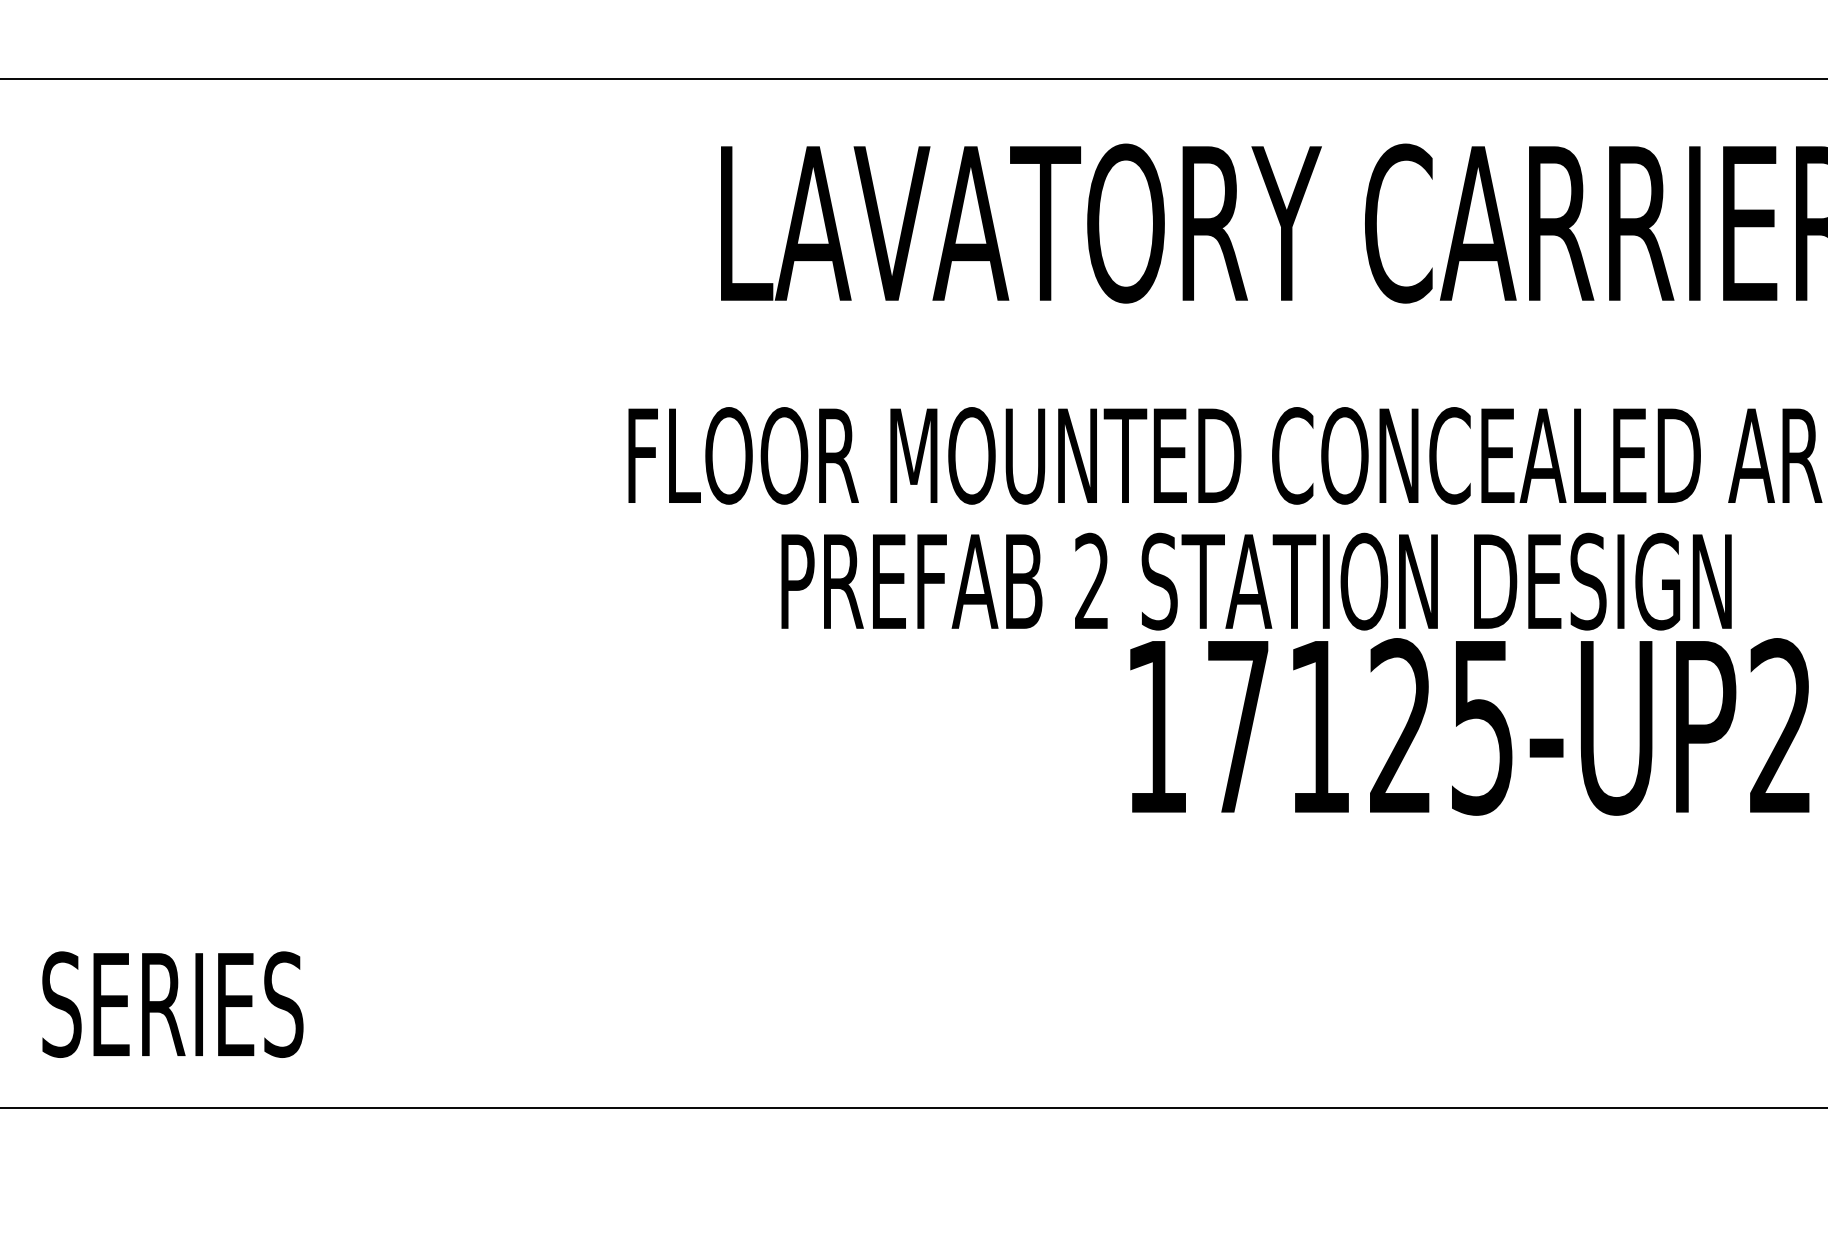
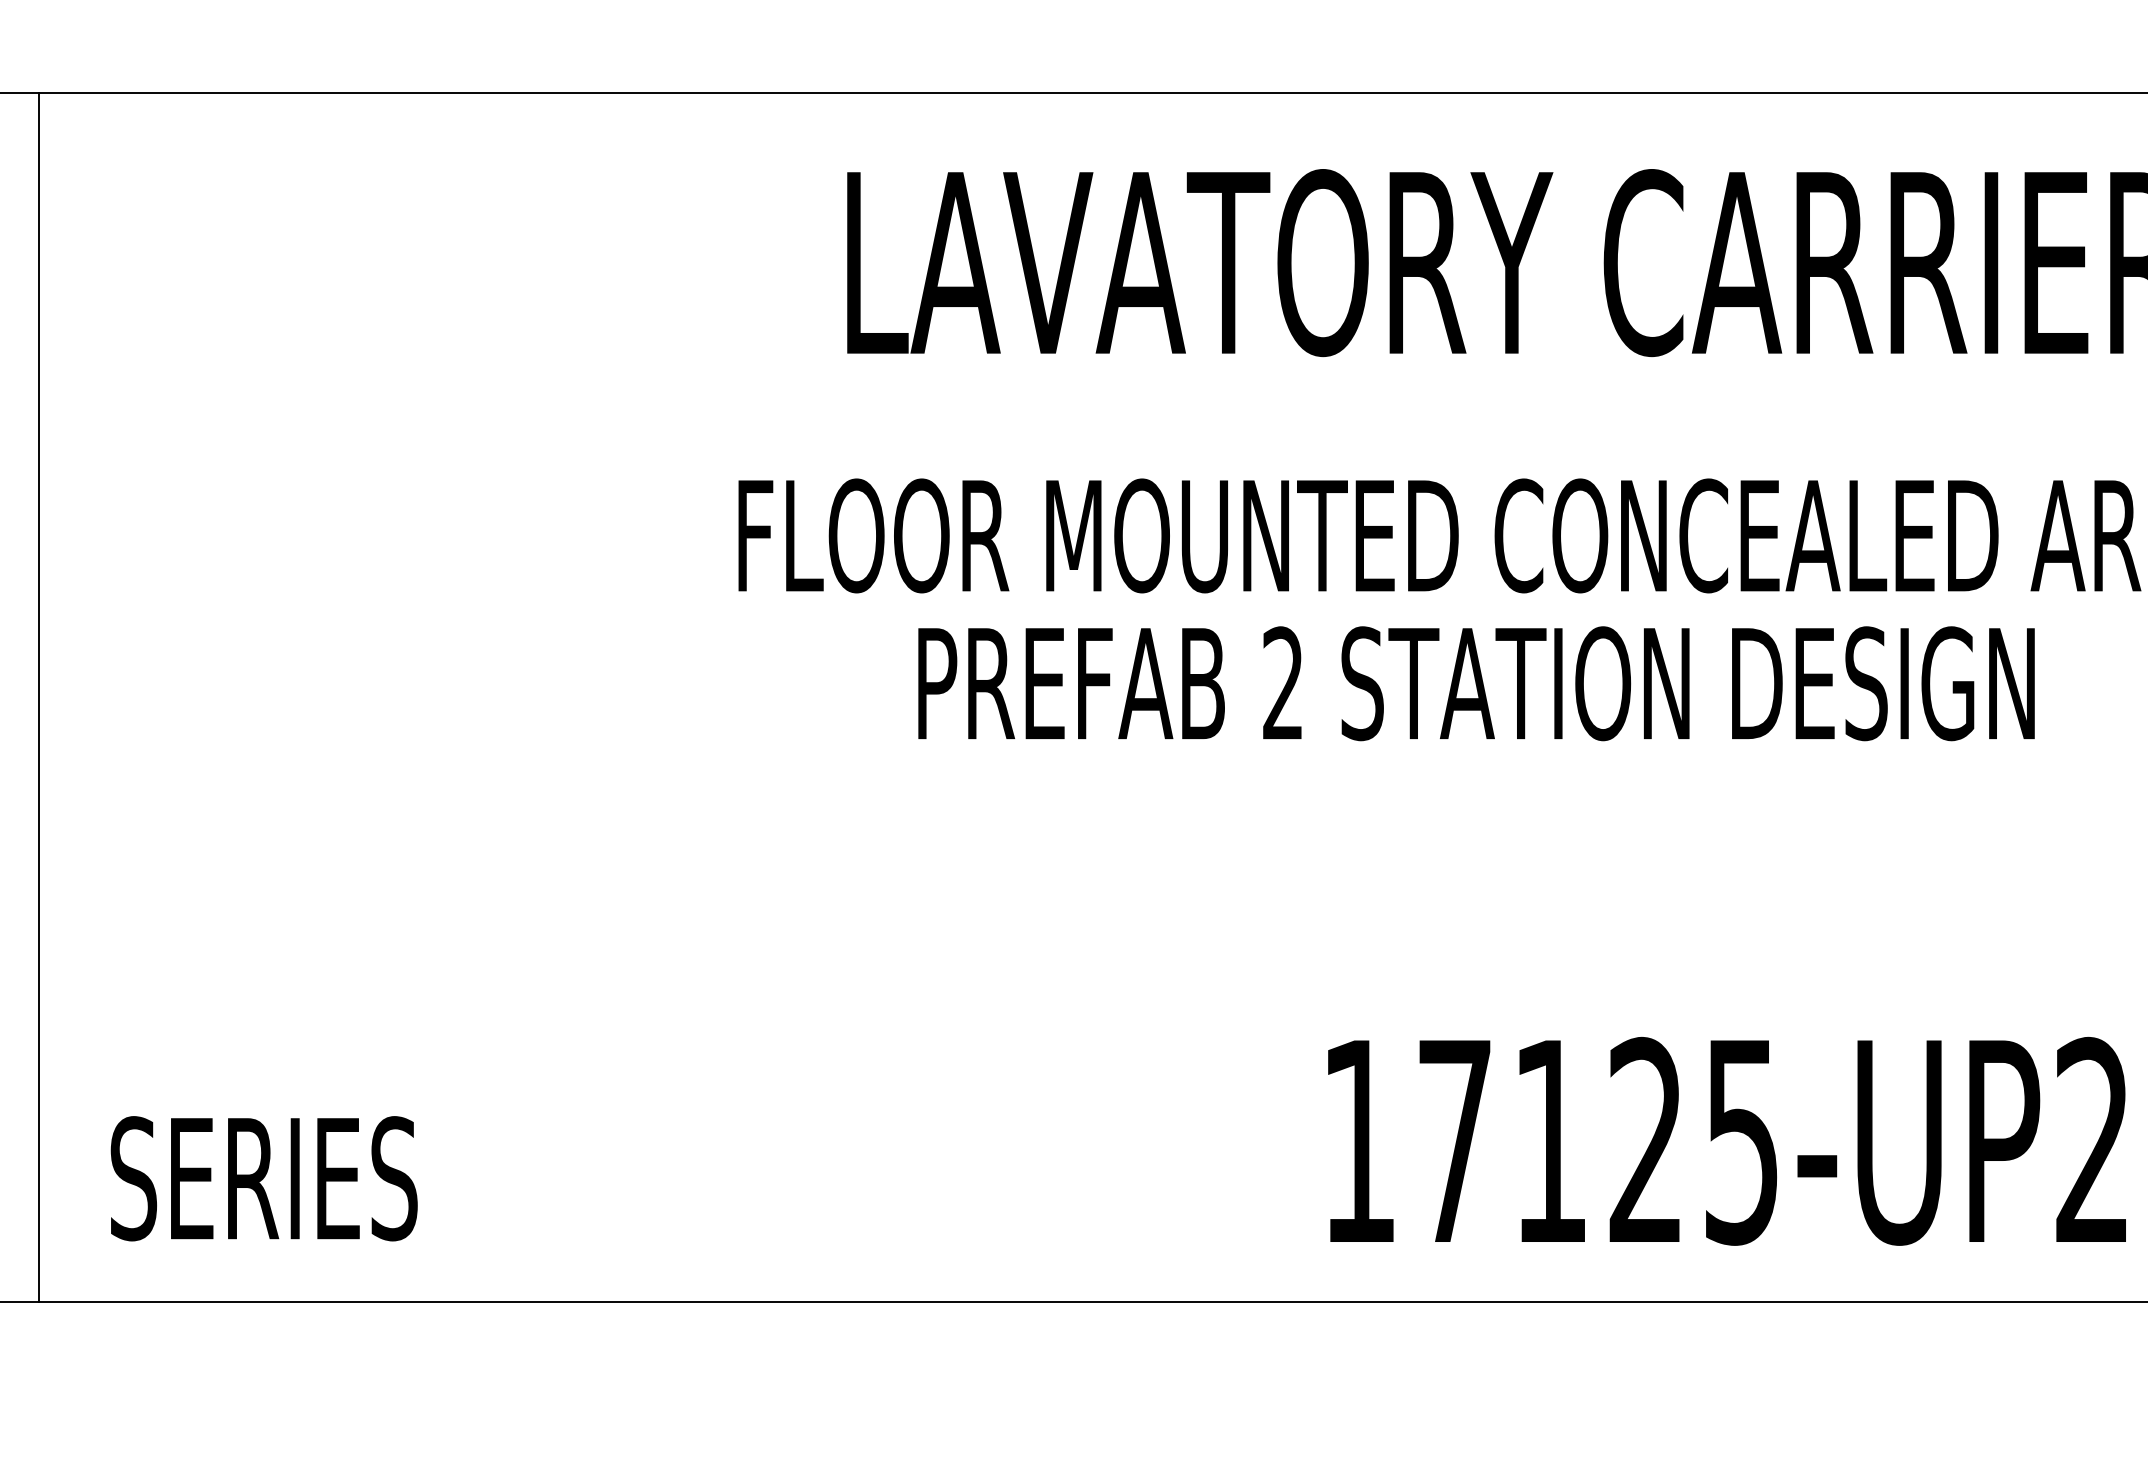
line: (33, 592) -> (39, 696), added
text: (1469, 726) -> (1726, 1140), moved
text: (172, 1004) -> (263, 1178), moved

